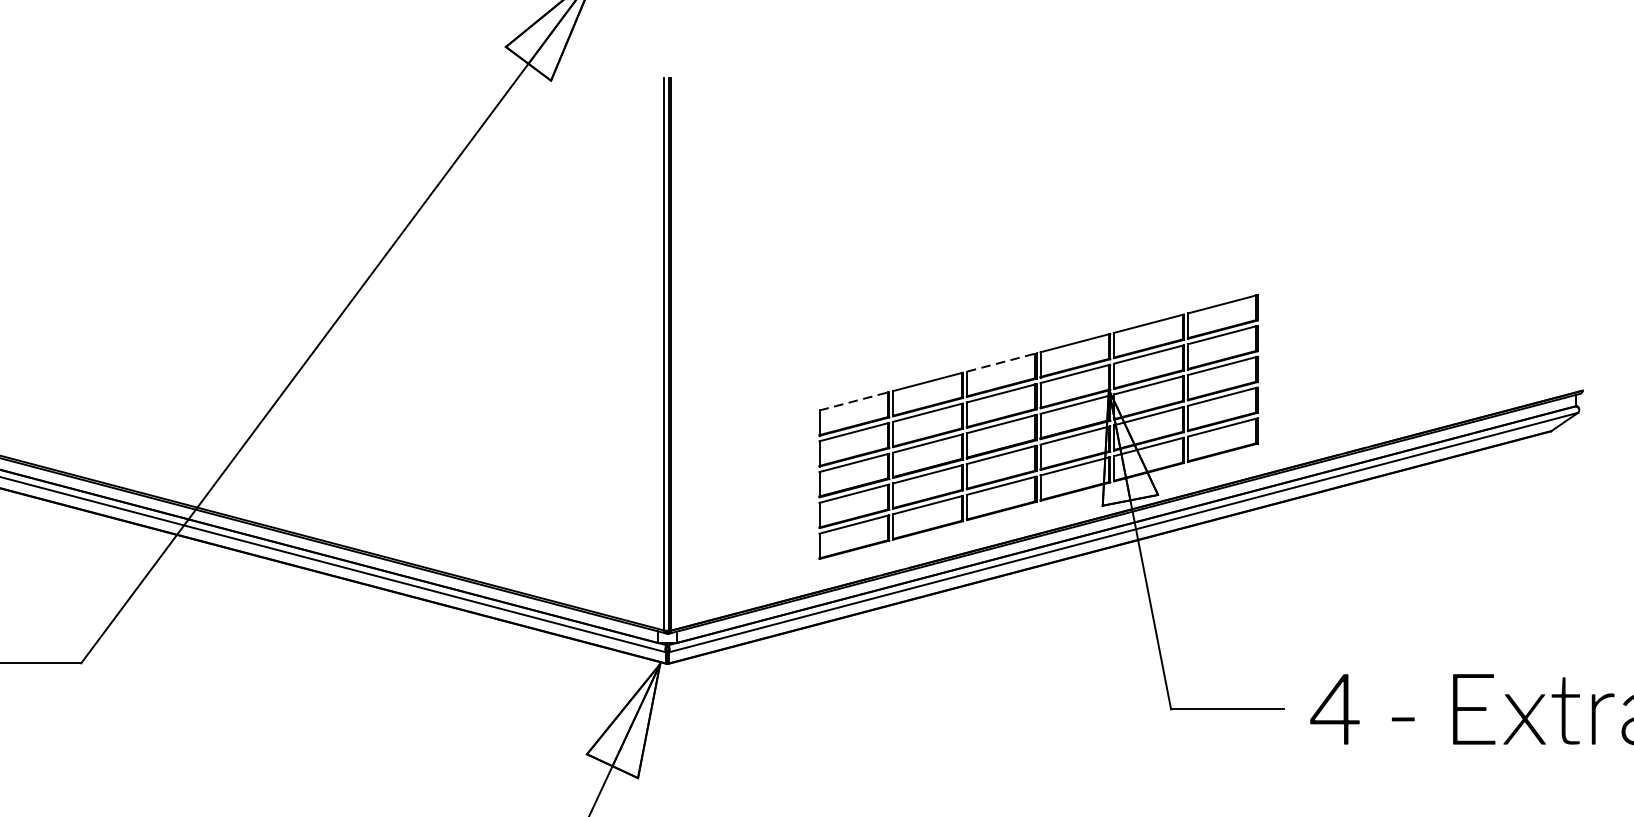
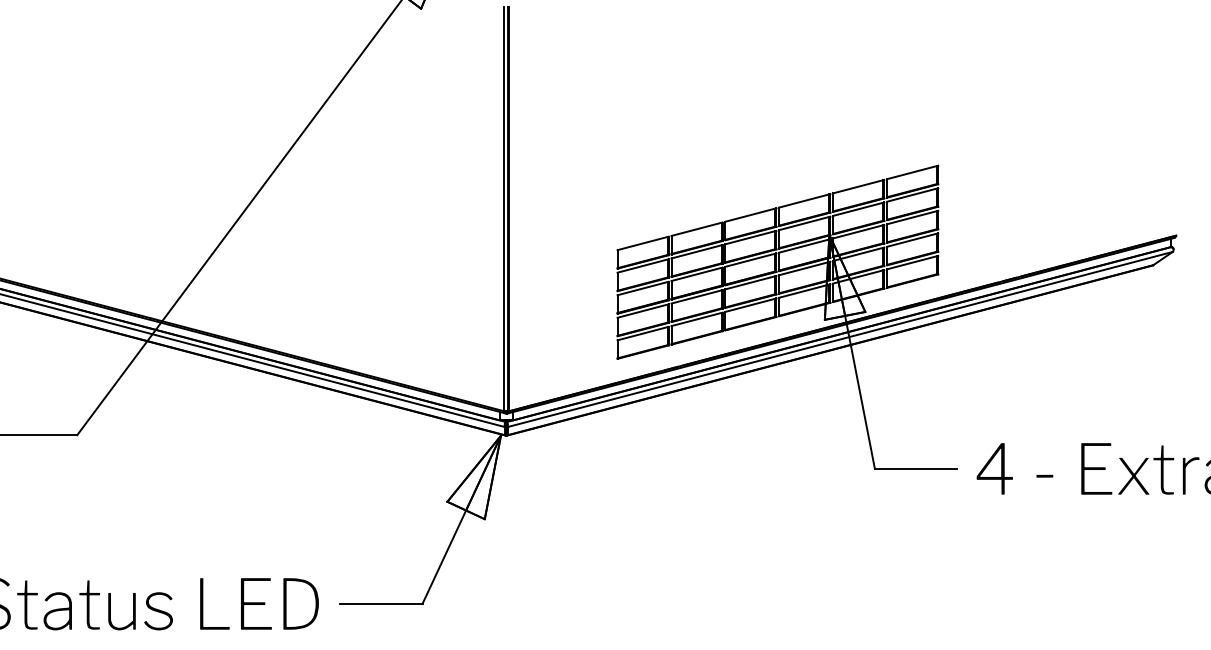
line: (1002, 361) -> (751, 214), dashed -> solid
line: (854, 401) -> (643, 243), dashed -> solid

